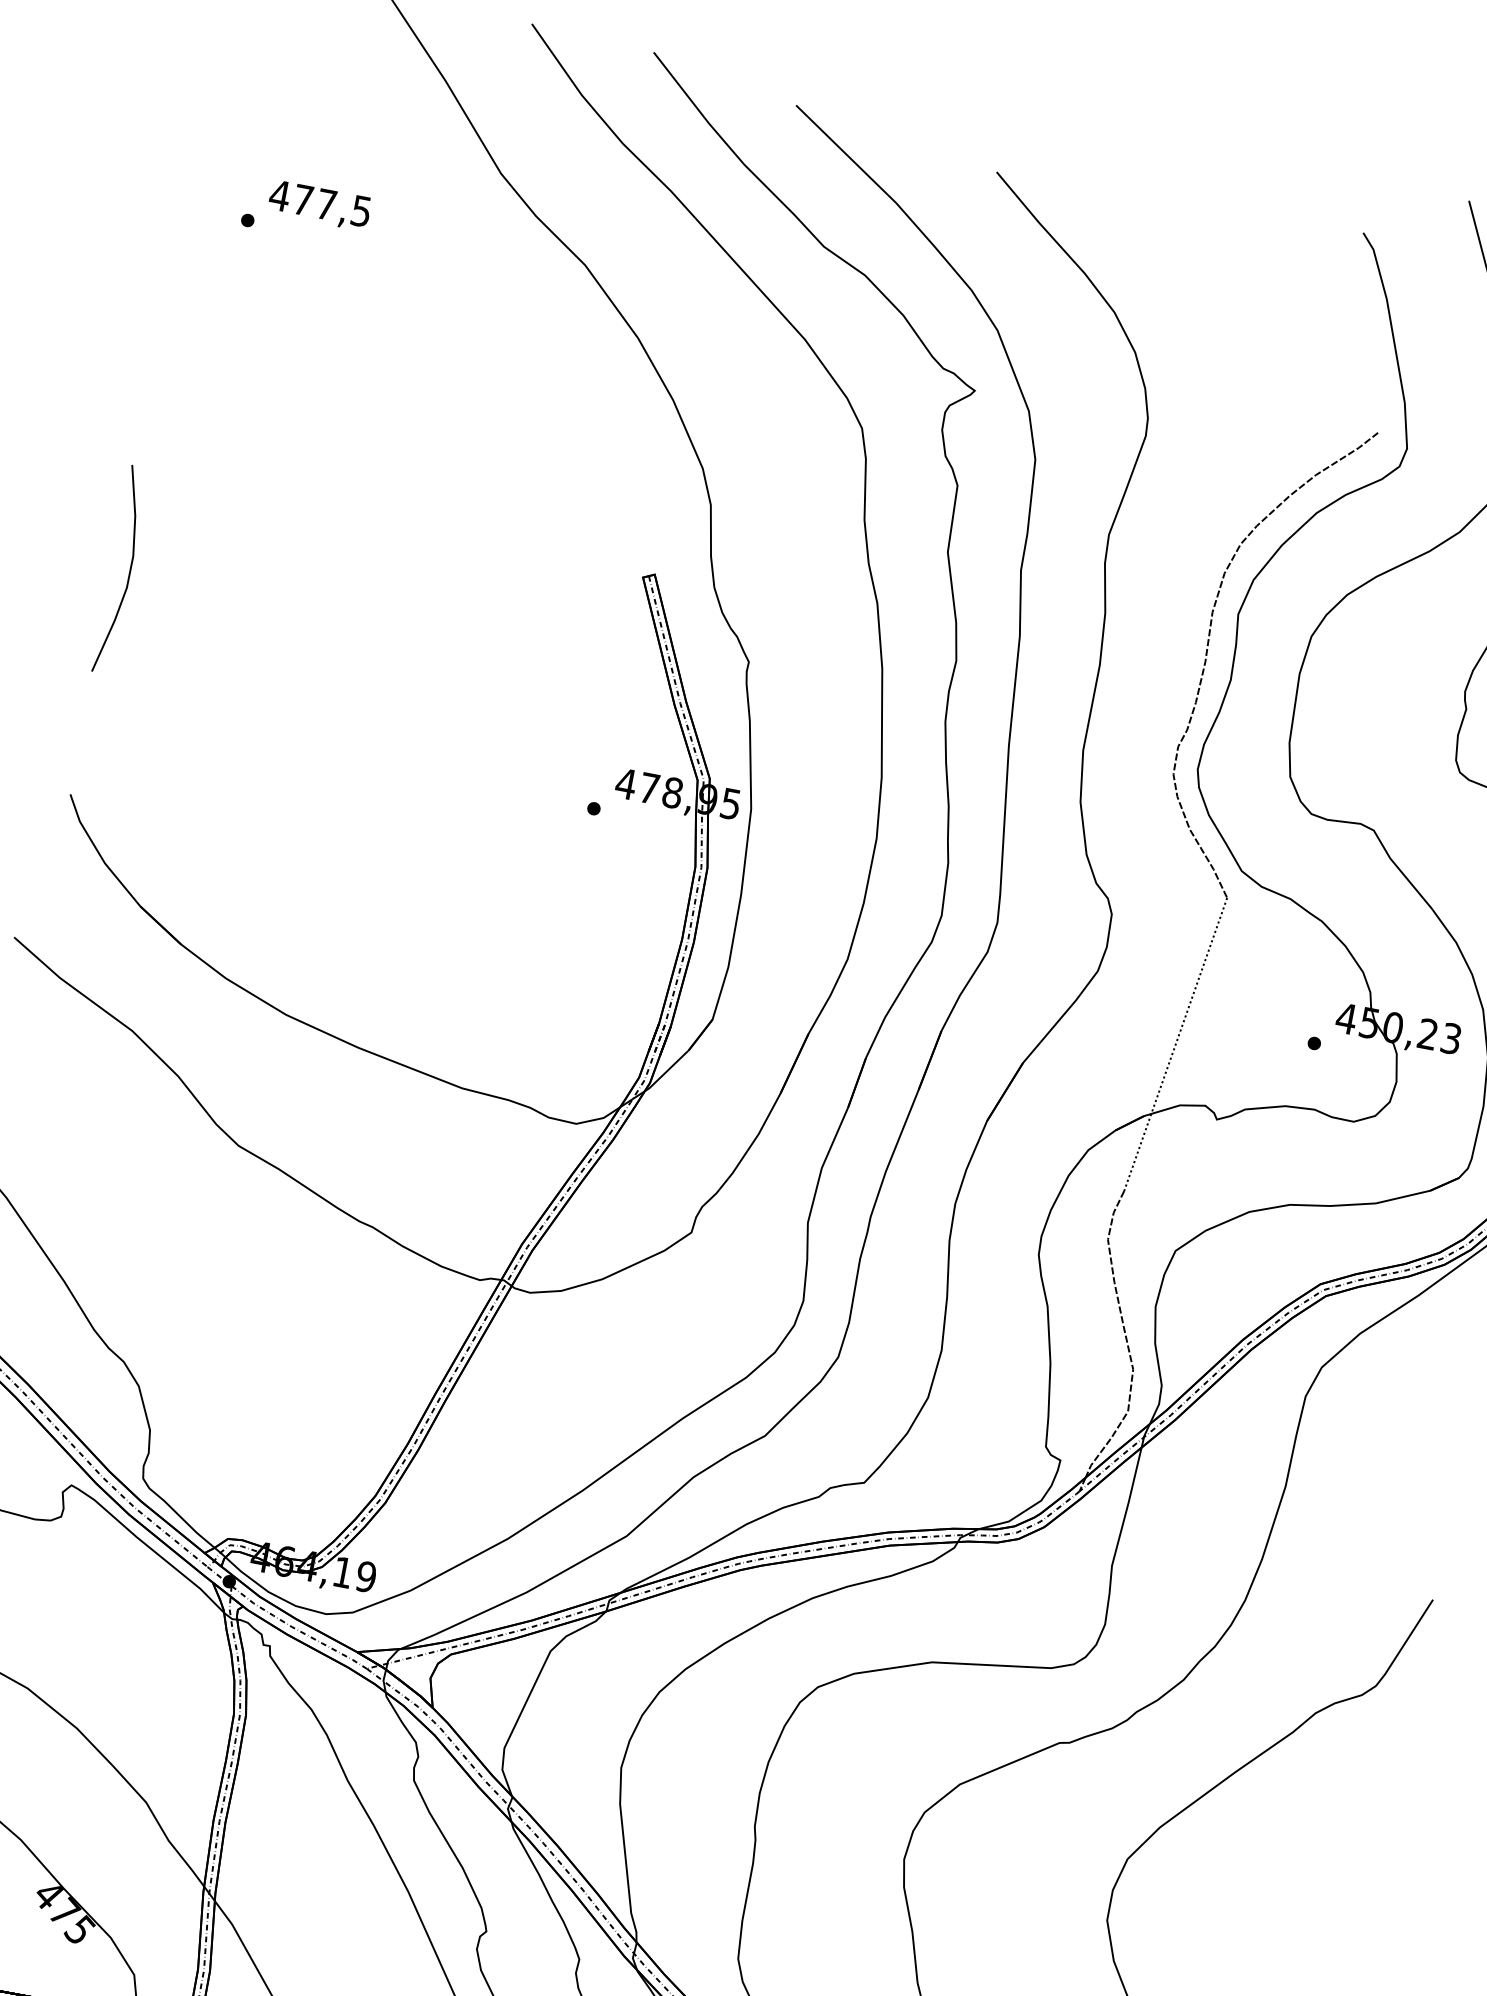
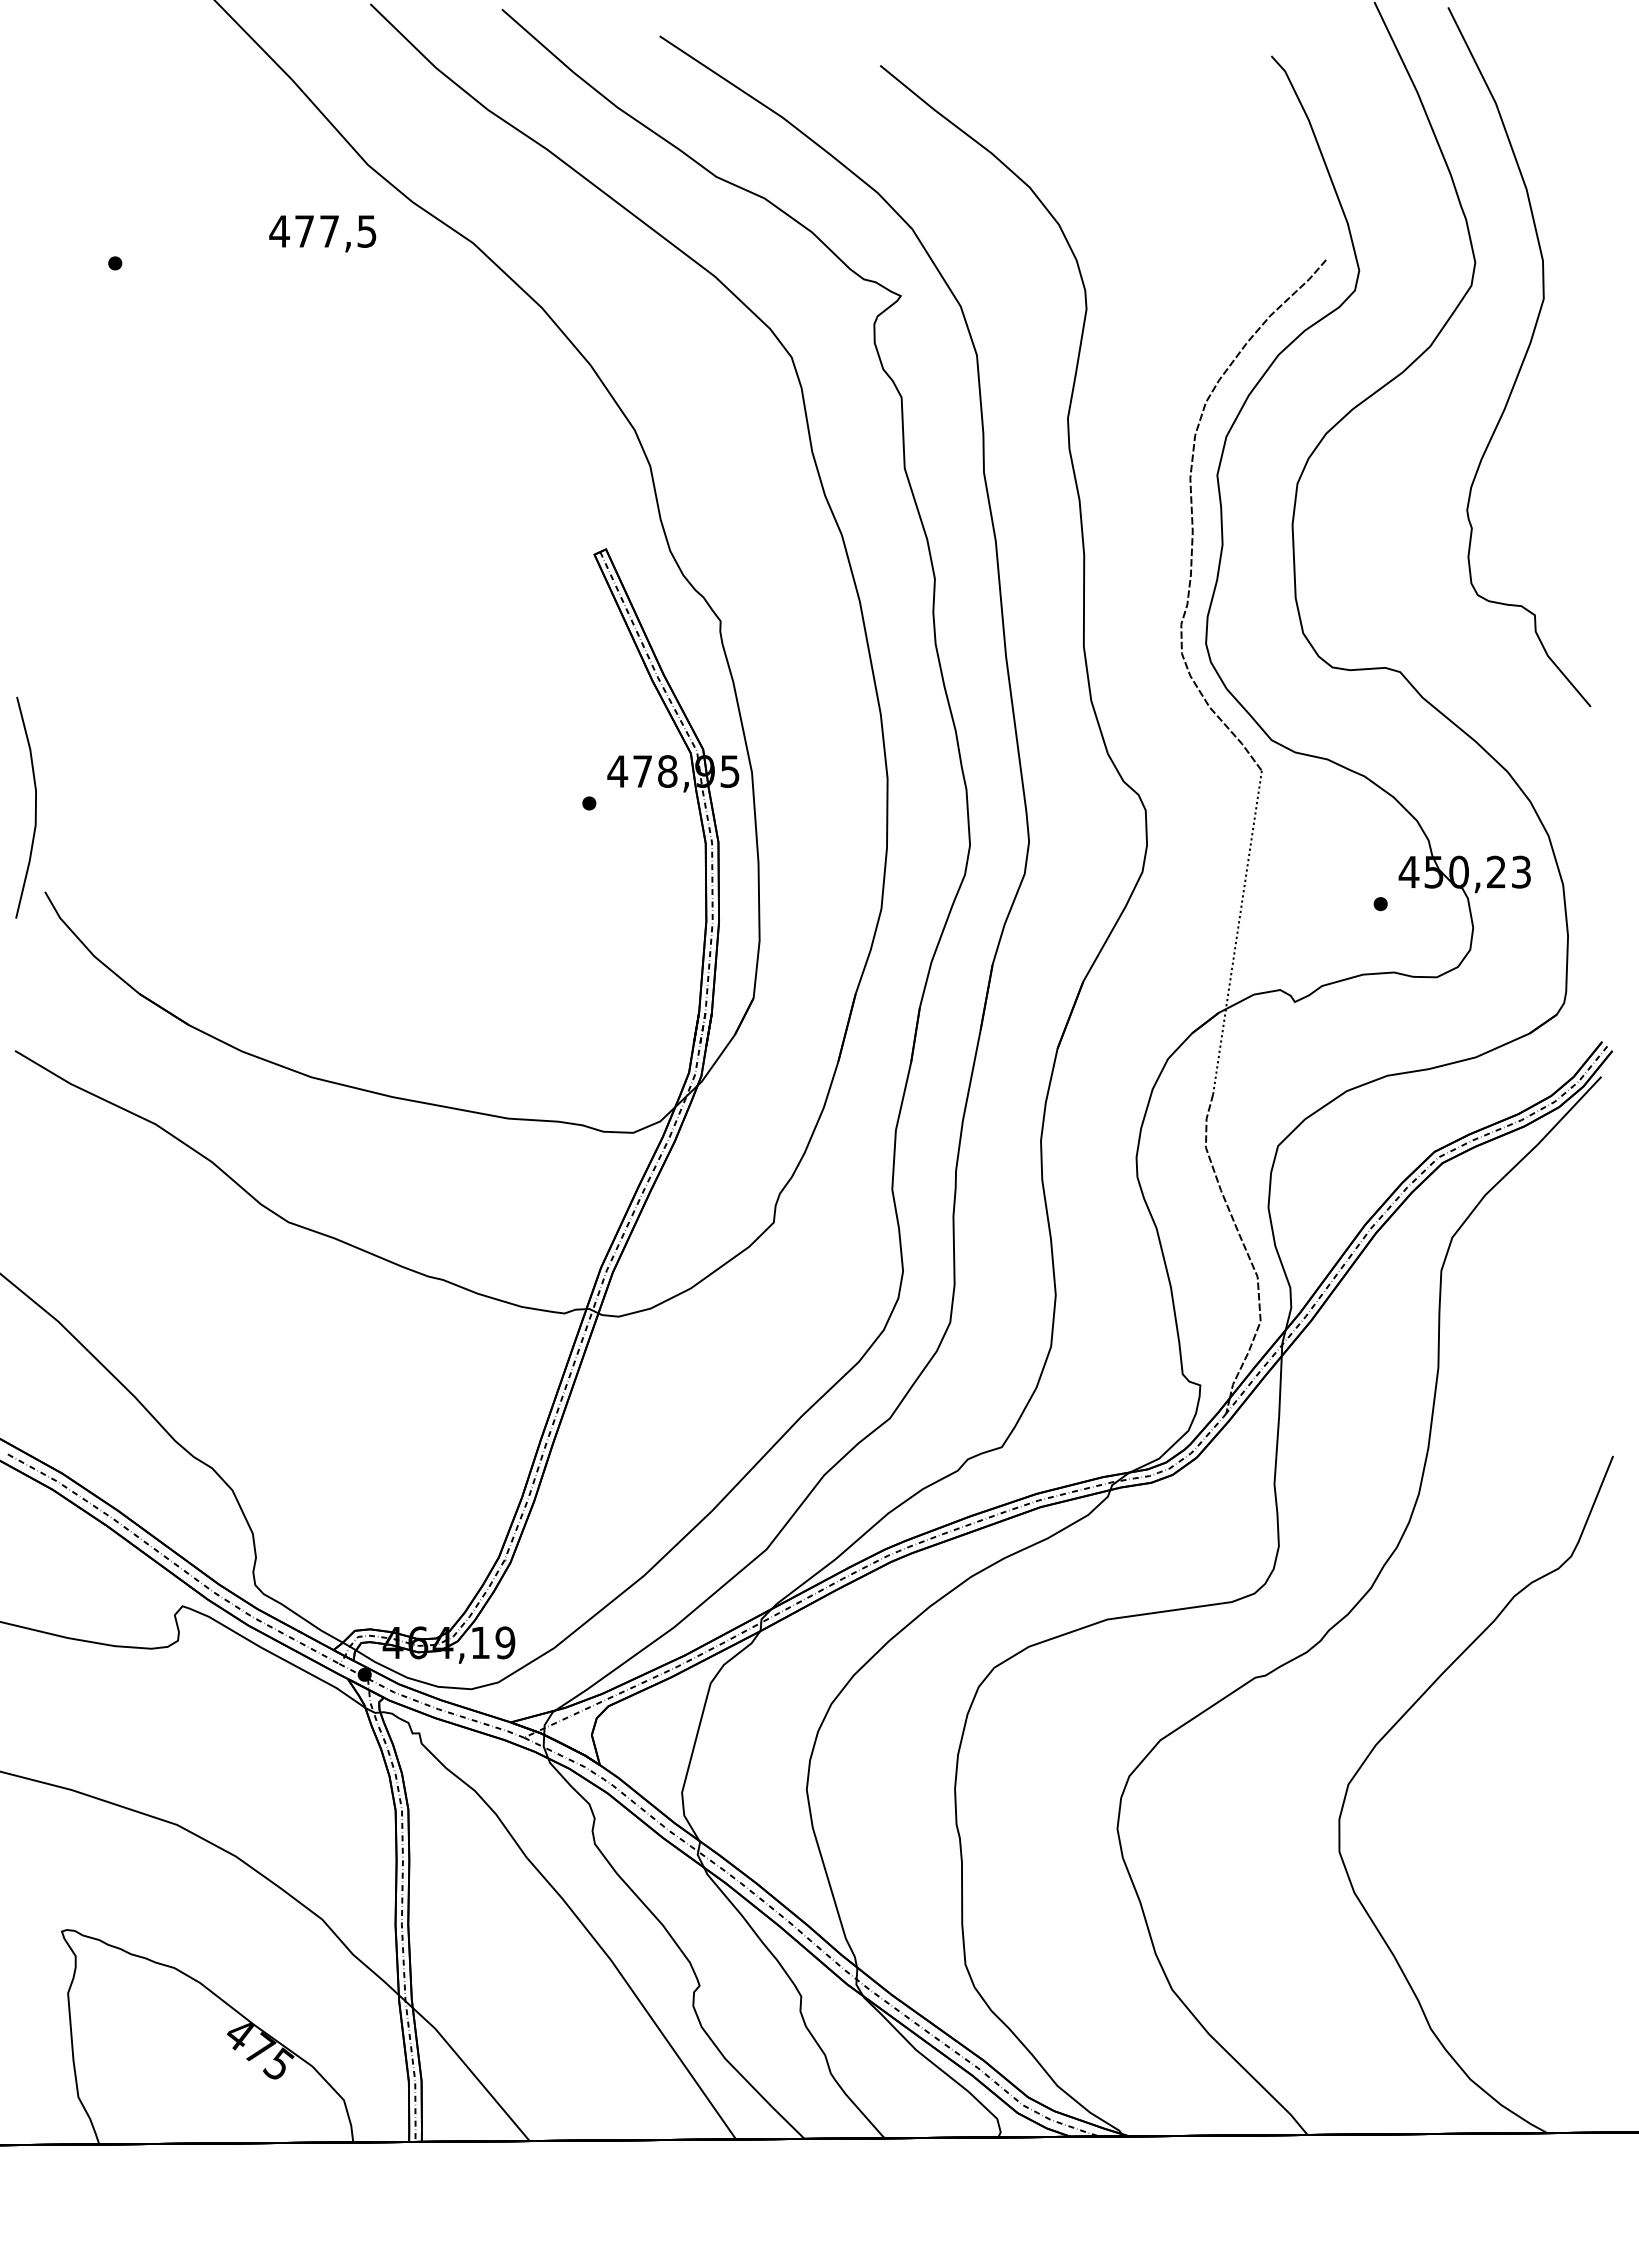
text: (319, 205) -> (322, 233), moved
curve: (129, 571) -> (35, 807), moved

